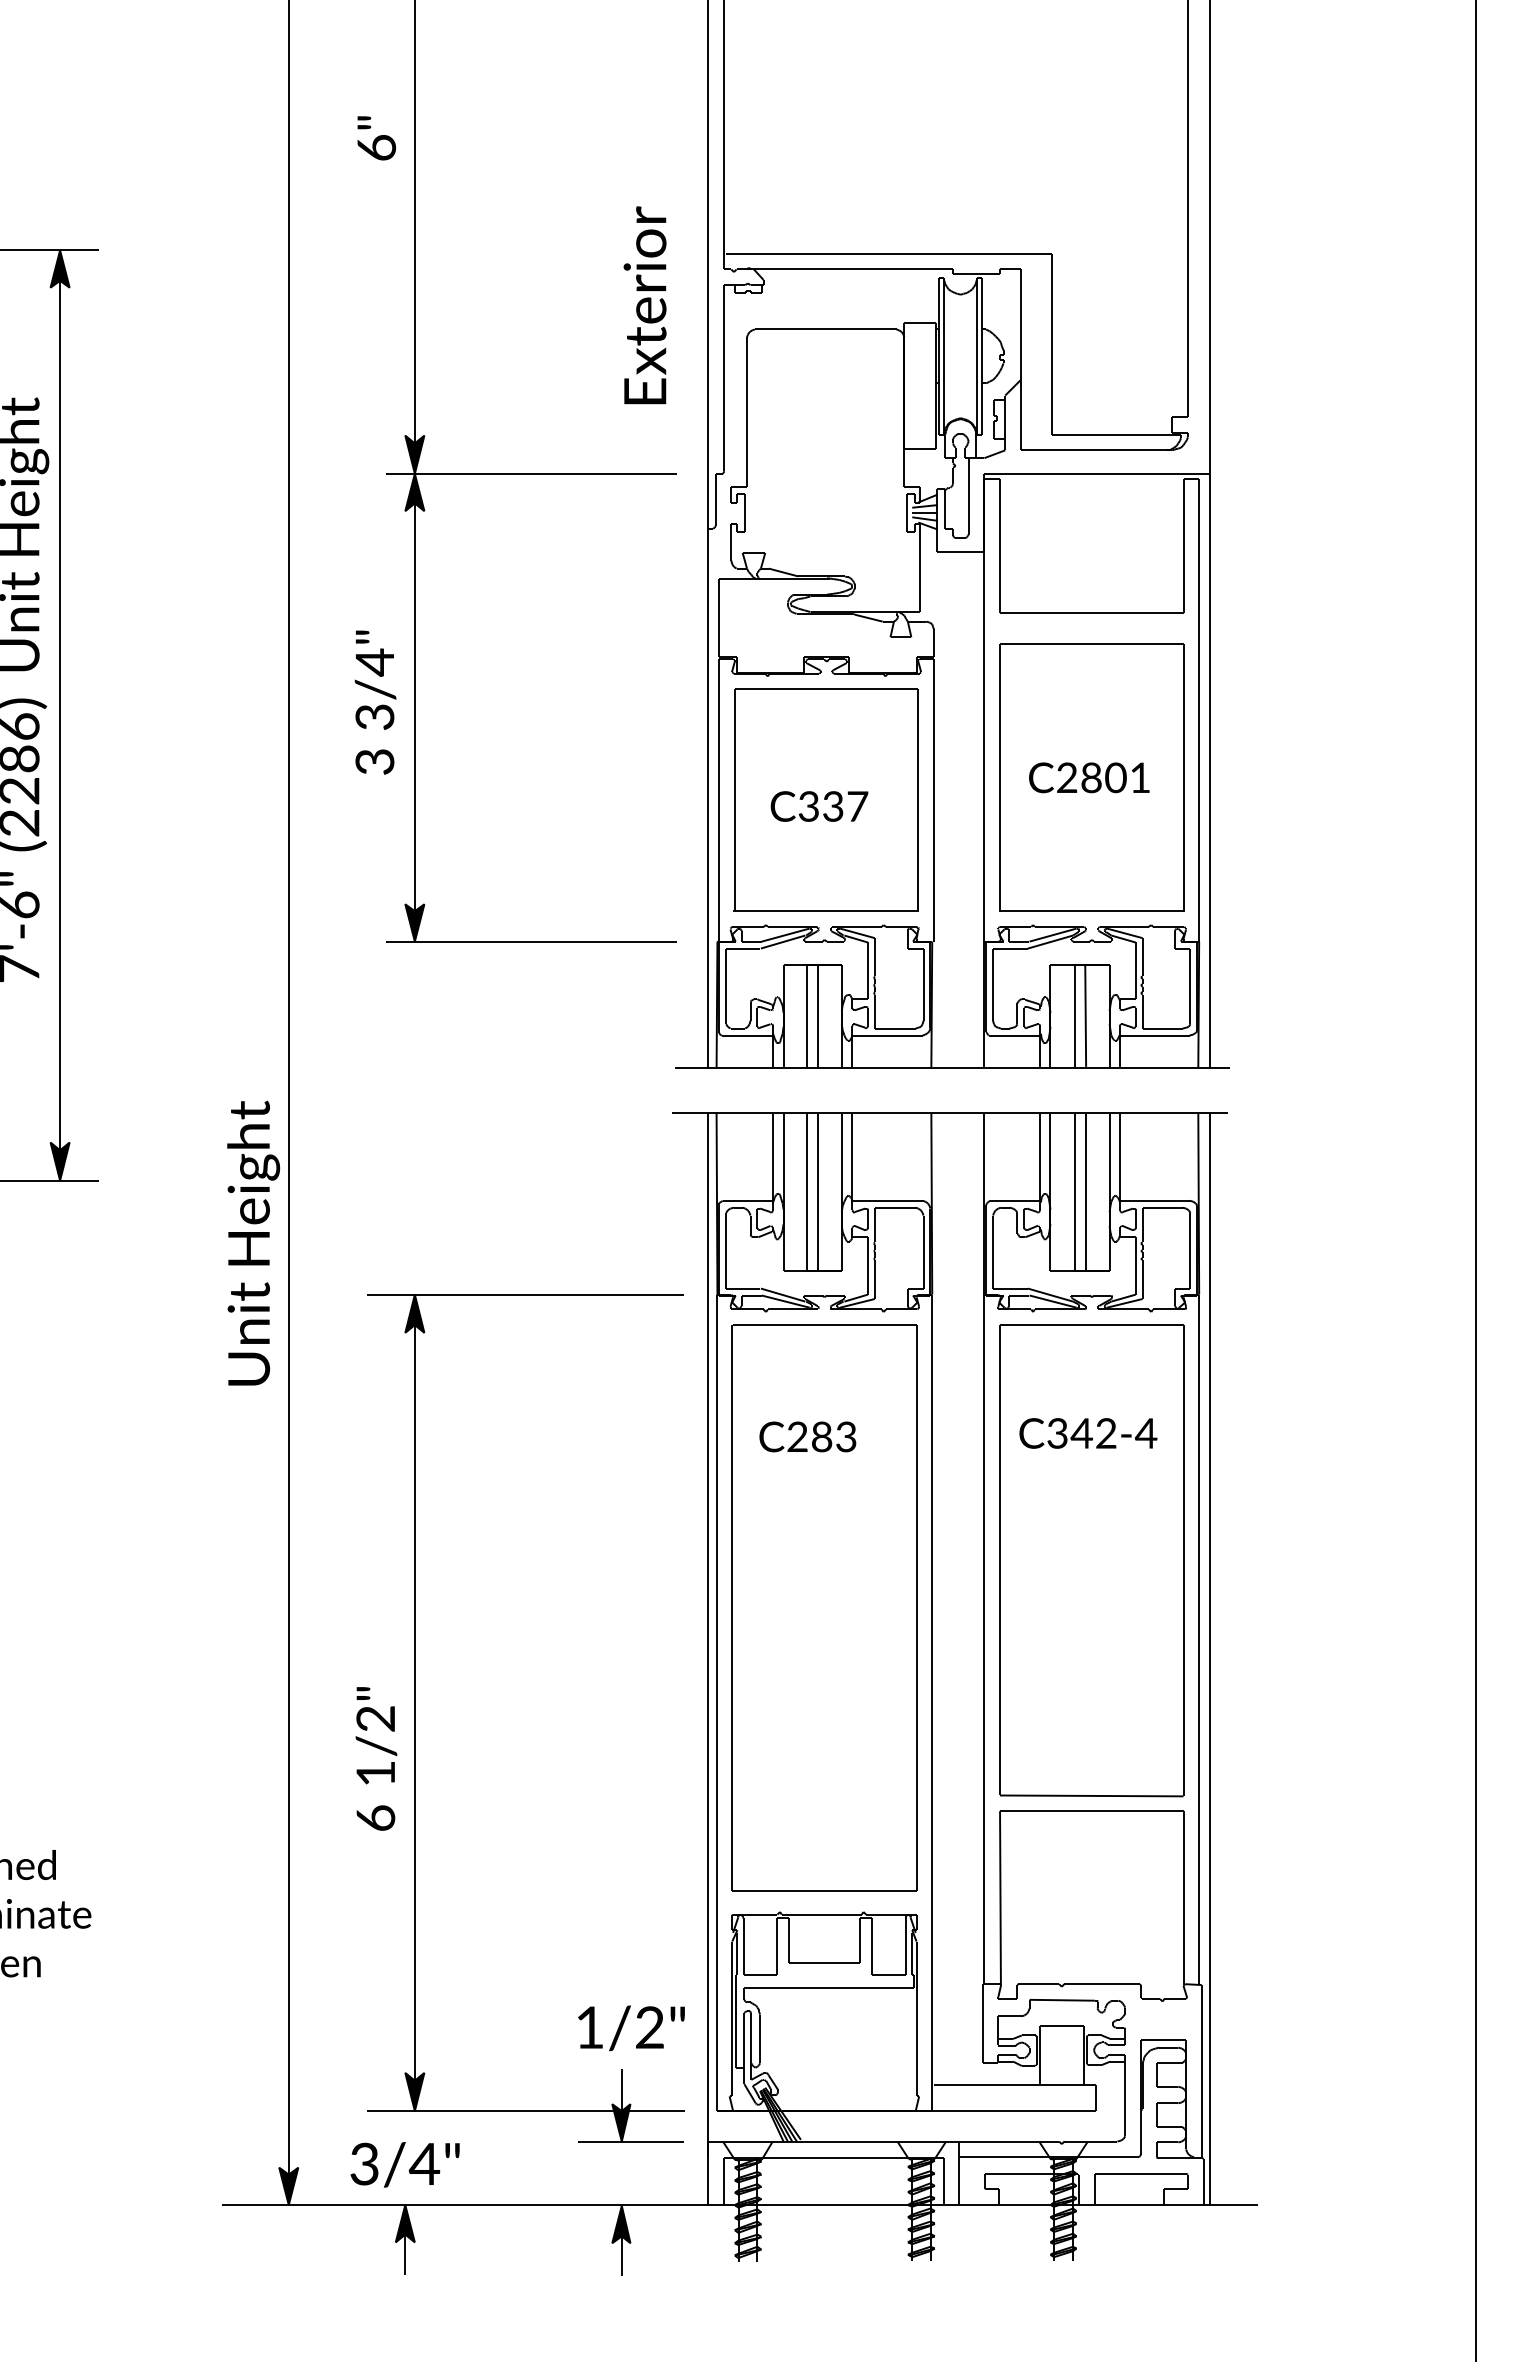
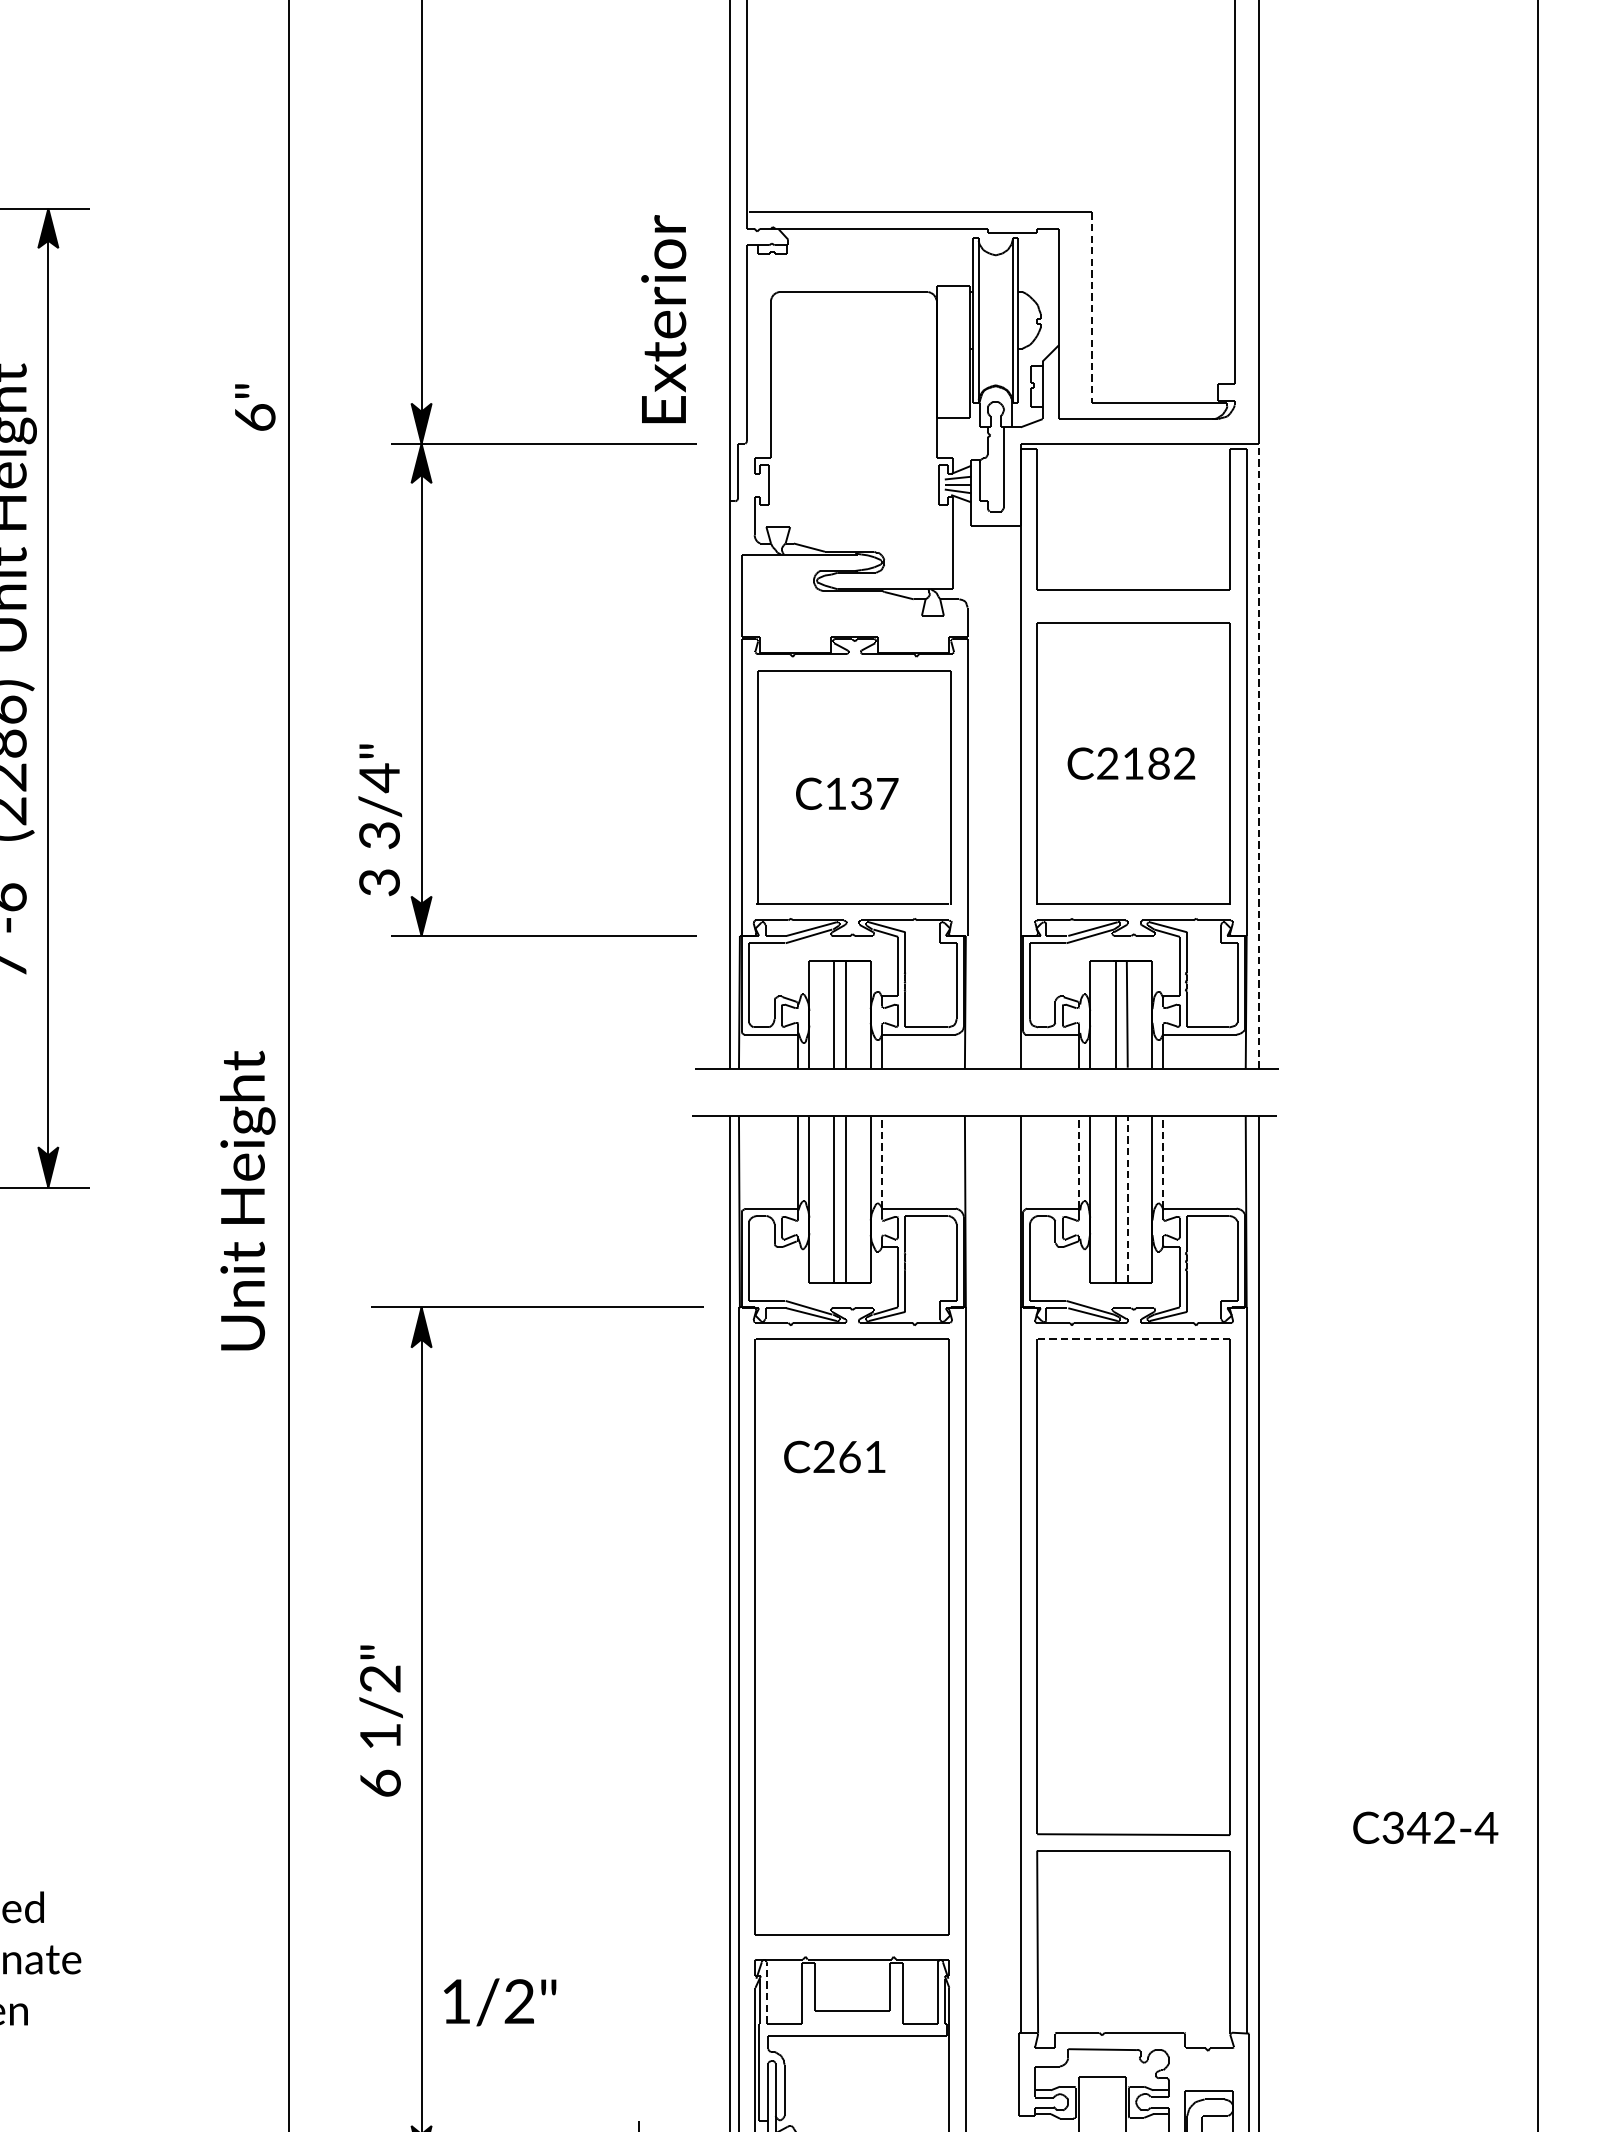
text: (376, 138) -> (254, 407), moved
text: (644, 305) -> (663, 319), moved
line: (1052, 344) -> (1092, 307), solid -> dashed
text: (375, 702) -> (380, 820), moved
line: (1210, 770) -> (1258, 755), solid -> dashed
text: (1115, 777) -> (1158, 763), C2801 -> C2182
text: (808, 806) -> (835, 793), C337 -> C137
line: (852, 1156) -> (881, 1161), solid -> dashed
line: (1040, 1156) -> (1079, 1161), solid -> dashed
line: (1120, 1156) -> (1163, 1161), solid -> dashed
line: (1086, 1192) -> (1128, 1199), solid -> dashed
text: (253, 1242) -> (247, 1199), moved
line: (1091, 1325) -> (1133, 1339), solid -> dashed
text: (1088, 1433) -> (1425, 1827), moved
text: (834, 1436) -> (863, 1456), C283 -> C261
text: (376, 1758) -> (381, 1720), moved
line: (743, 1946) -> (767, 1993), solid -> dashed
text: (631, 2028) -> (500, 2002), moved

